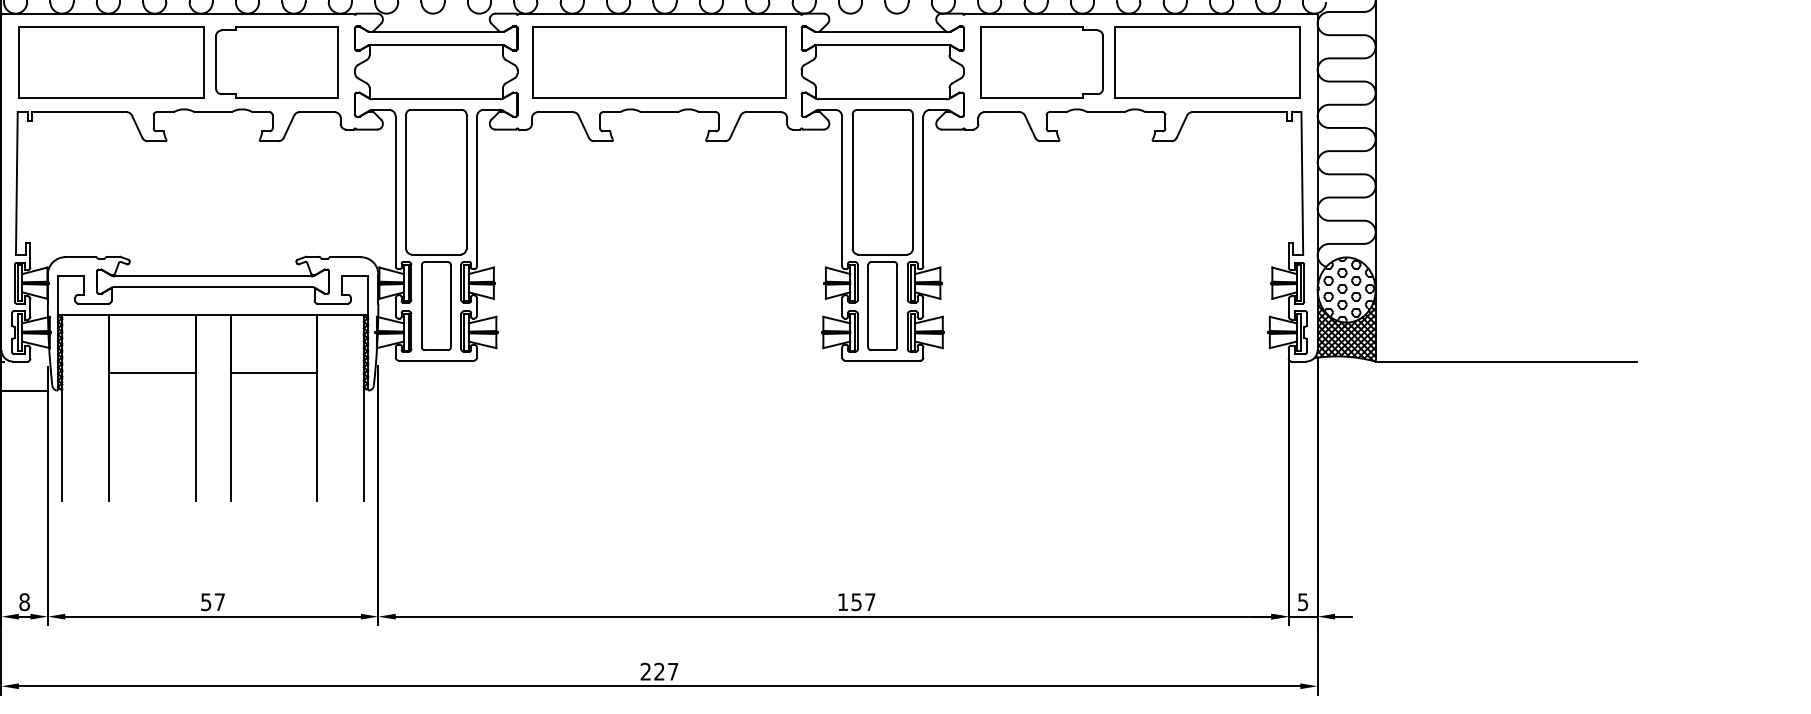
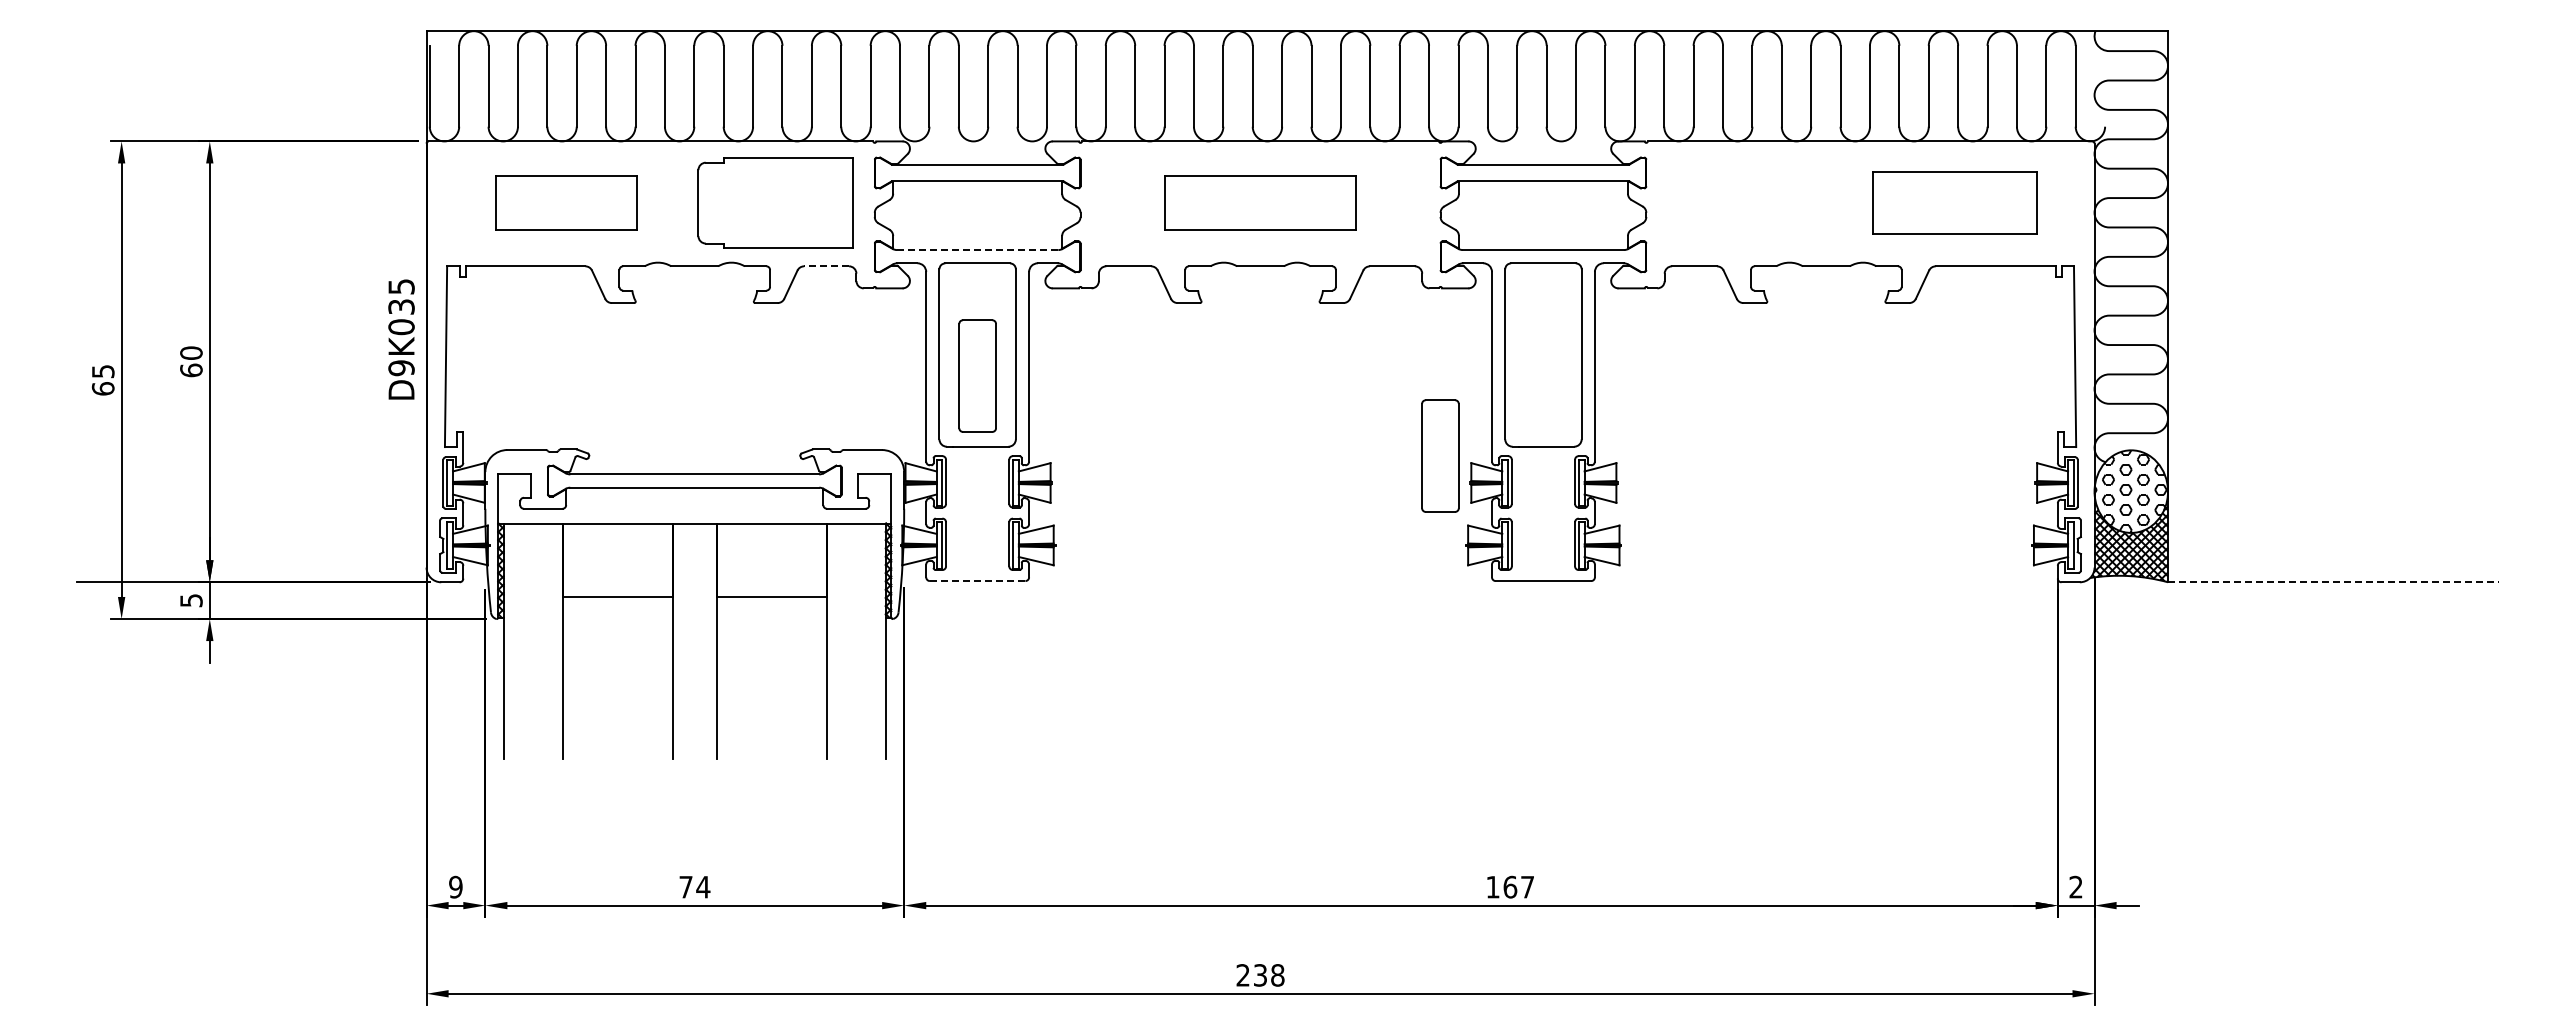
part: (111, 61) -> (566, 202), size x0.6
part: (659, 61) -> (1260, 202), size x0.6
part: (1042, 61) -> (1745, 202), removed
part: (1207, 61) -> (1954, 202), size x0.7
line: (436, 99) -> (977, 250), solid -> dashed
line: (317, 112) -> (826, 266), solid -> dashed
part: (436, 305) -> (977, 375), moved
part: (882, 305) -> (1440, 455), moved
line: (436, 360) -> (977, 581), solid -> dashed
line: (1506, 361) -> (2333, 582), solid -> dashed
text: (856, 601) -> (1510, 886), 157 -> 167
text: (1302, 601) -> (2075, 886), 5 -> 2
text: (24, 602) -> (455, 887), 8 -> 9
text: (212, 602) -> (694, 887), 57 -> 74
text: (666, 671) -> (1269, 975), 227 -> 238

